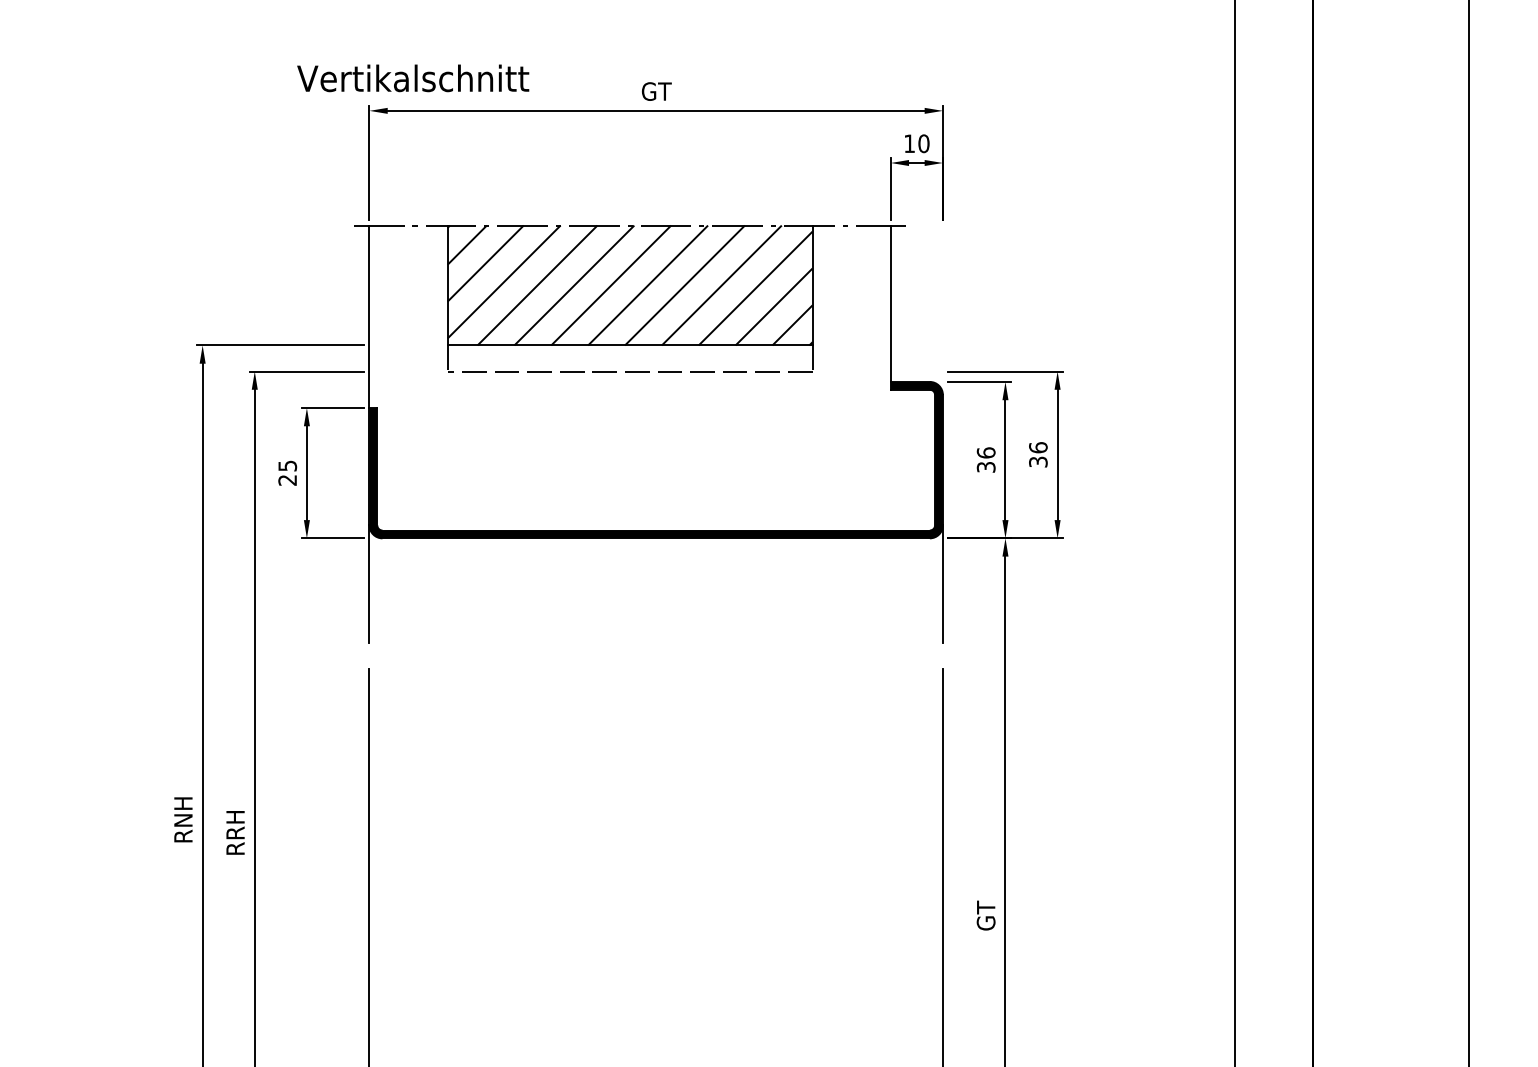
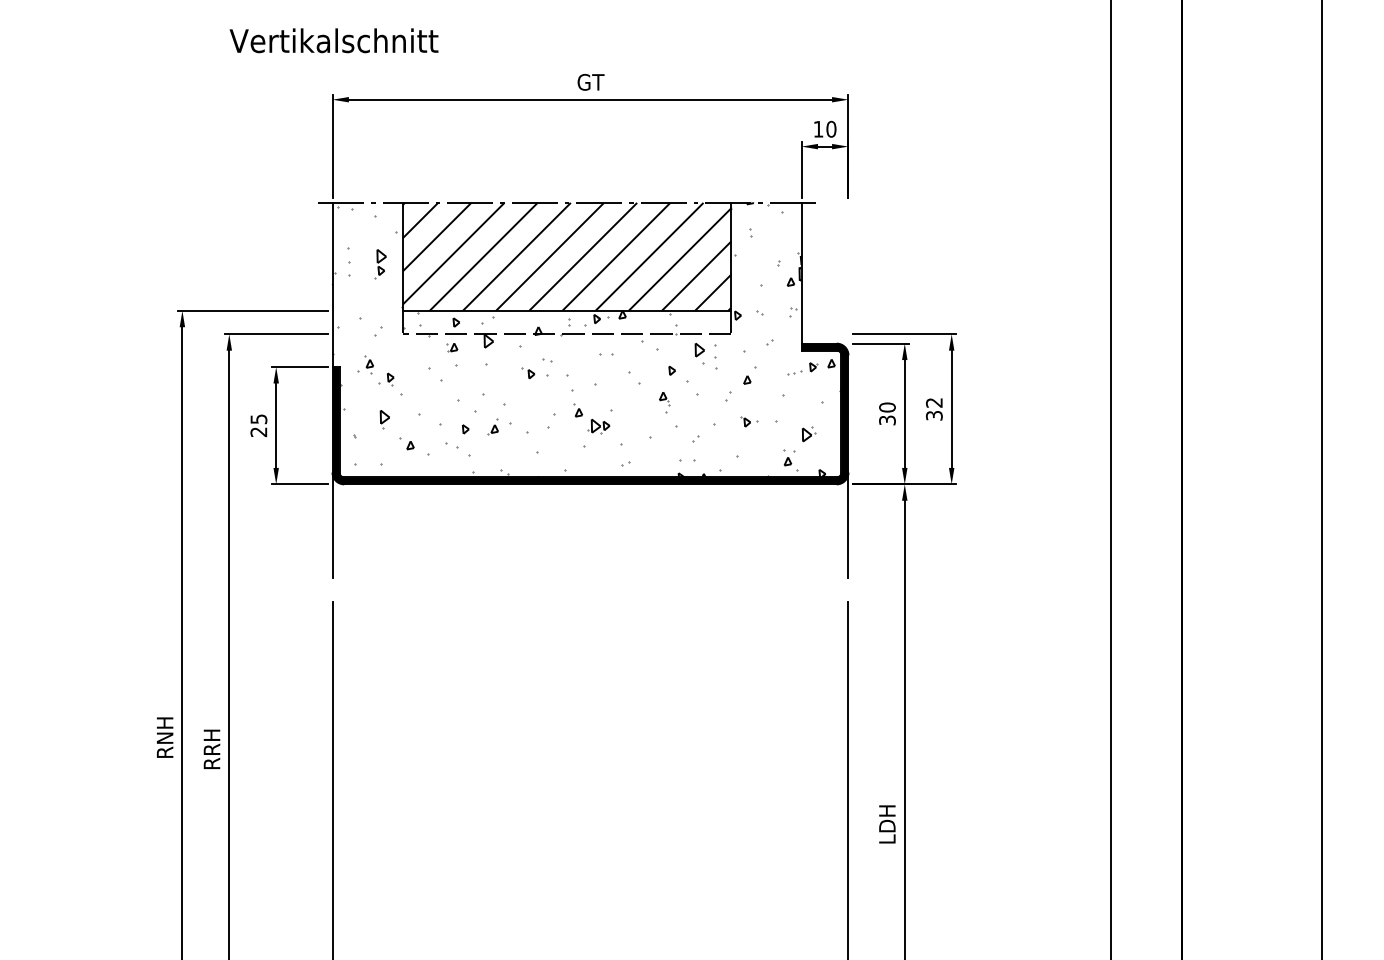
text: (413, 78) -> (334, 40), moved
hatch: (651, 377) -> (586, 339), added
text: (1038, 447) -> (934, 402), 36 -> 32
text: (985, 452) -> (886, 407), 36 -> 30
text: (985, 916) -> (886, 824), GT -> LDH

